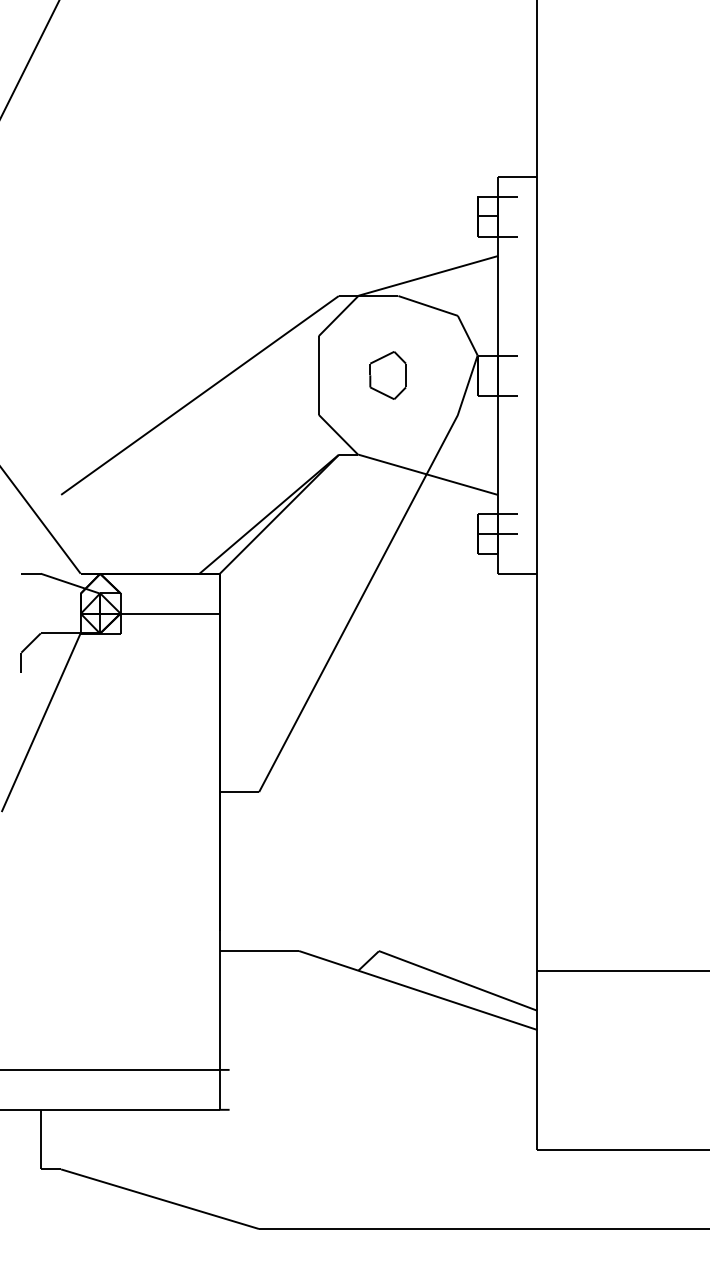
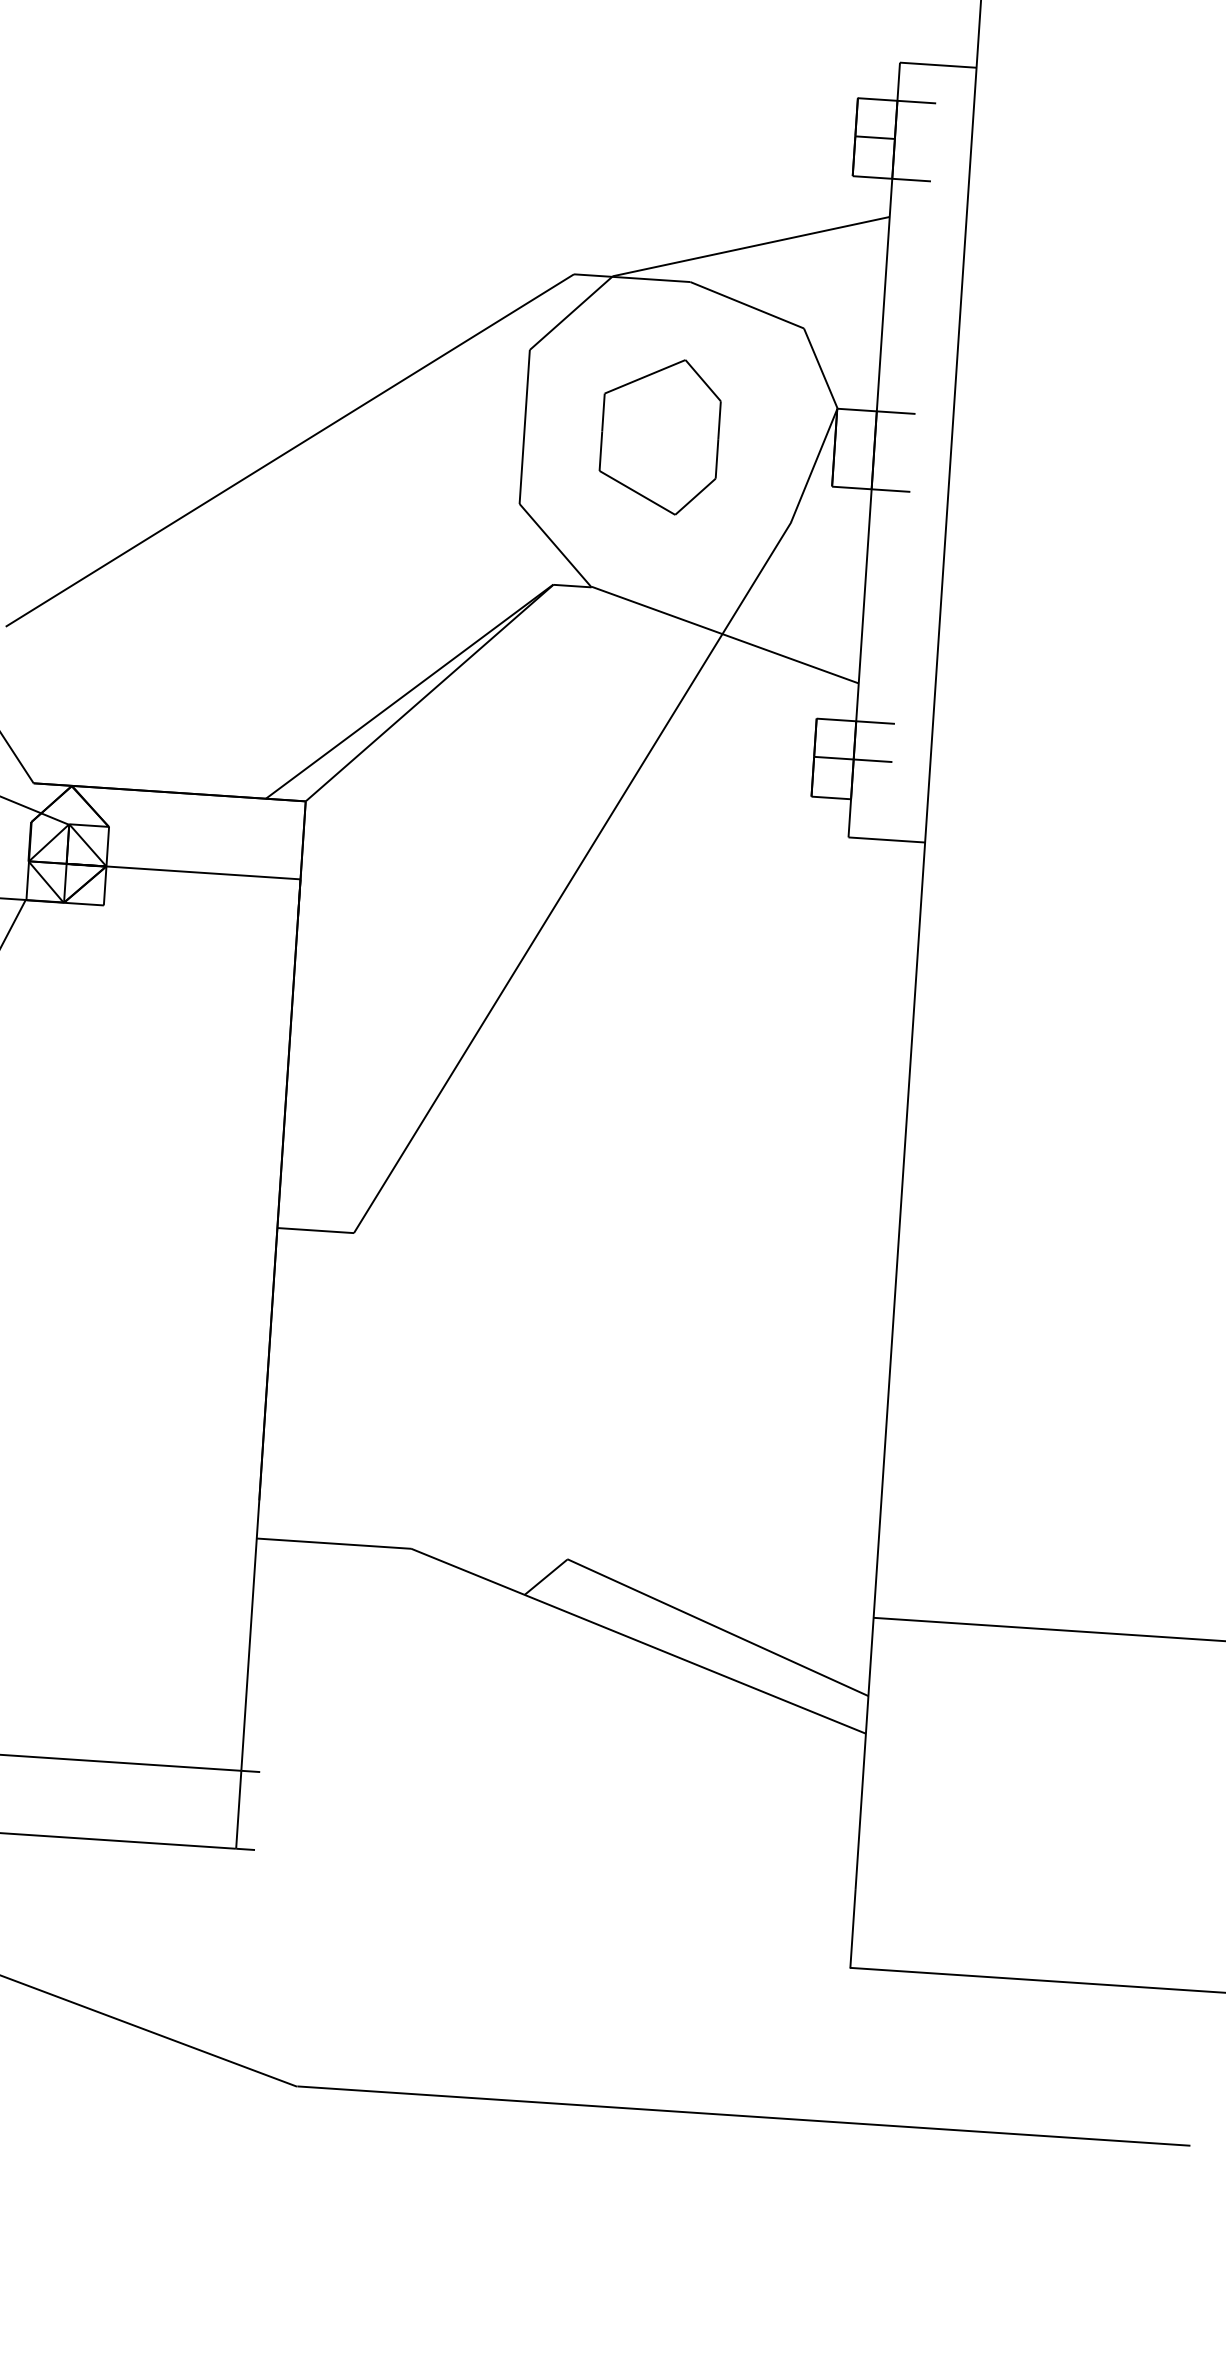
part: (387, 375) -> (658, 435), size x1.67

